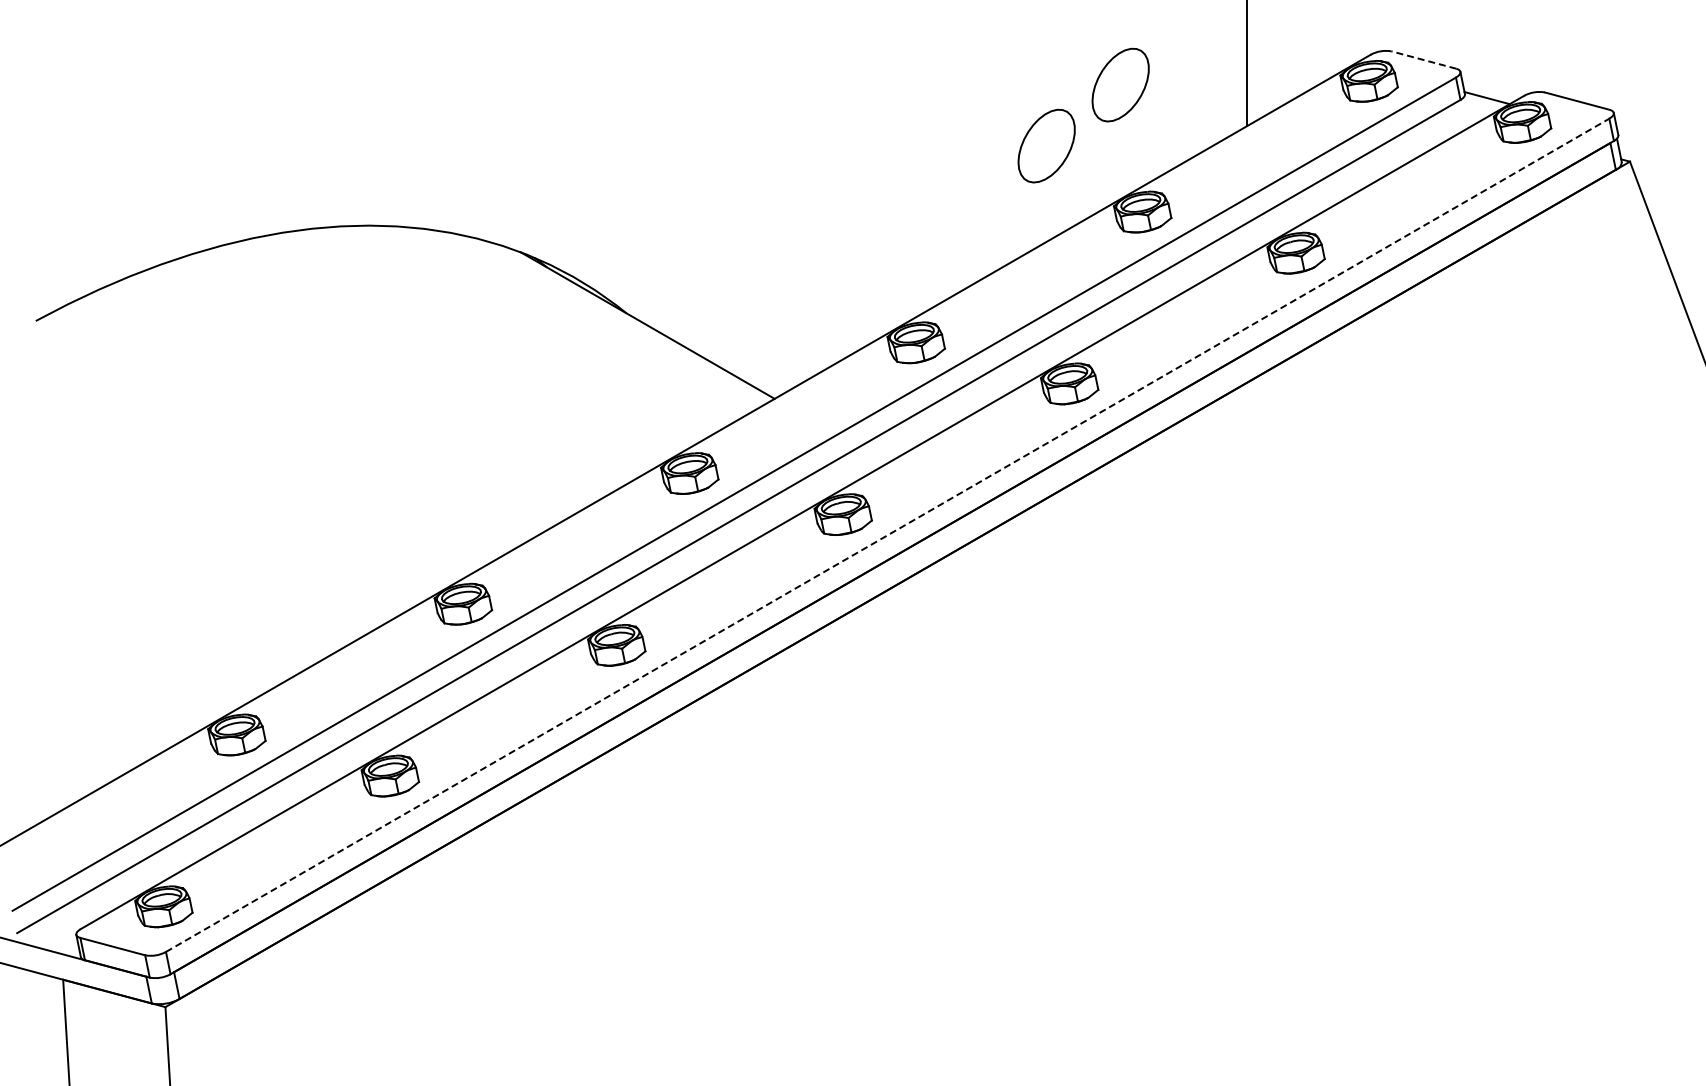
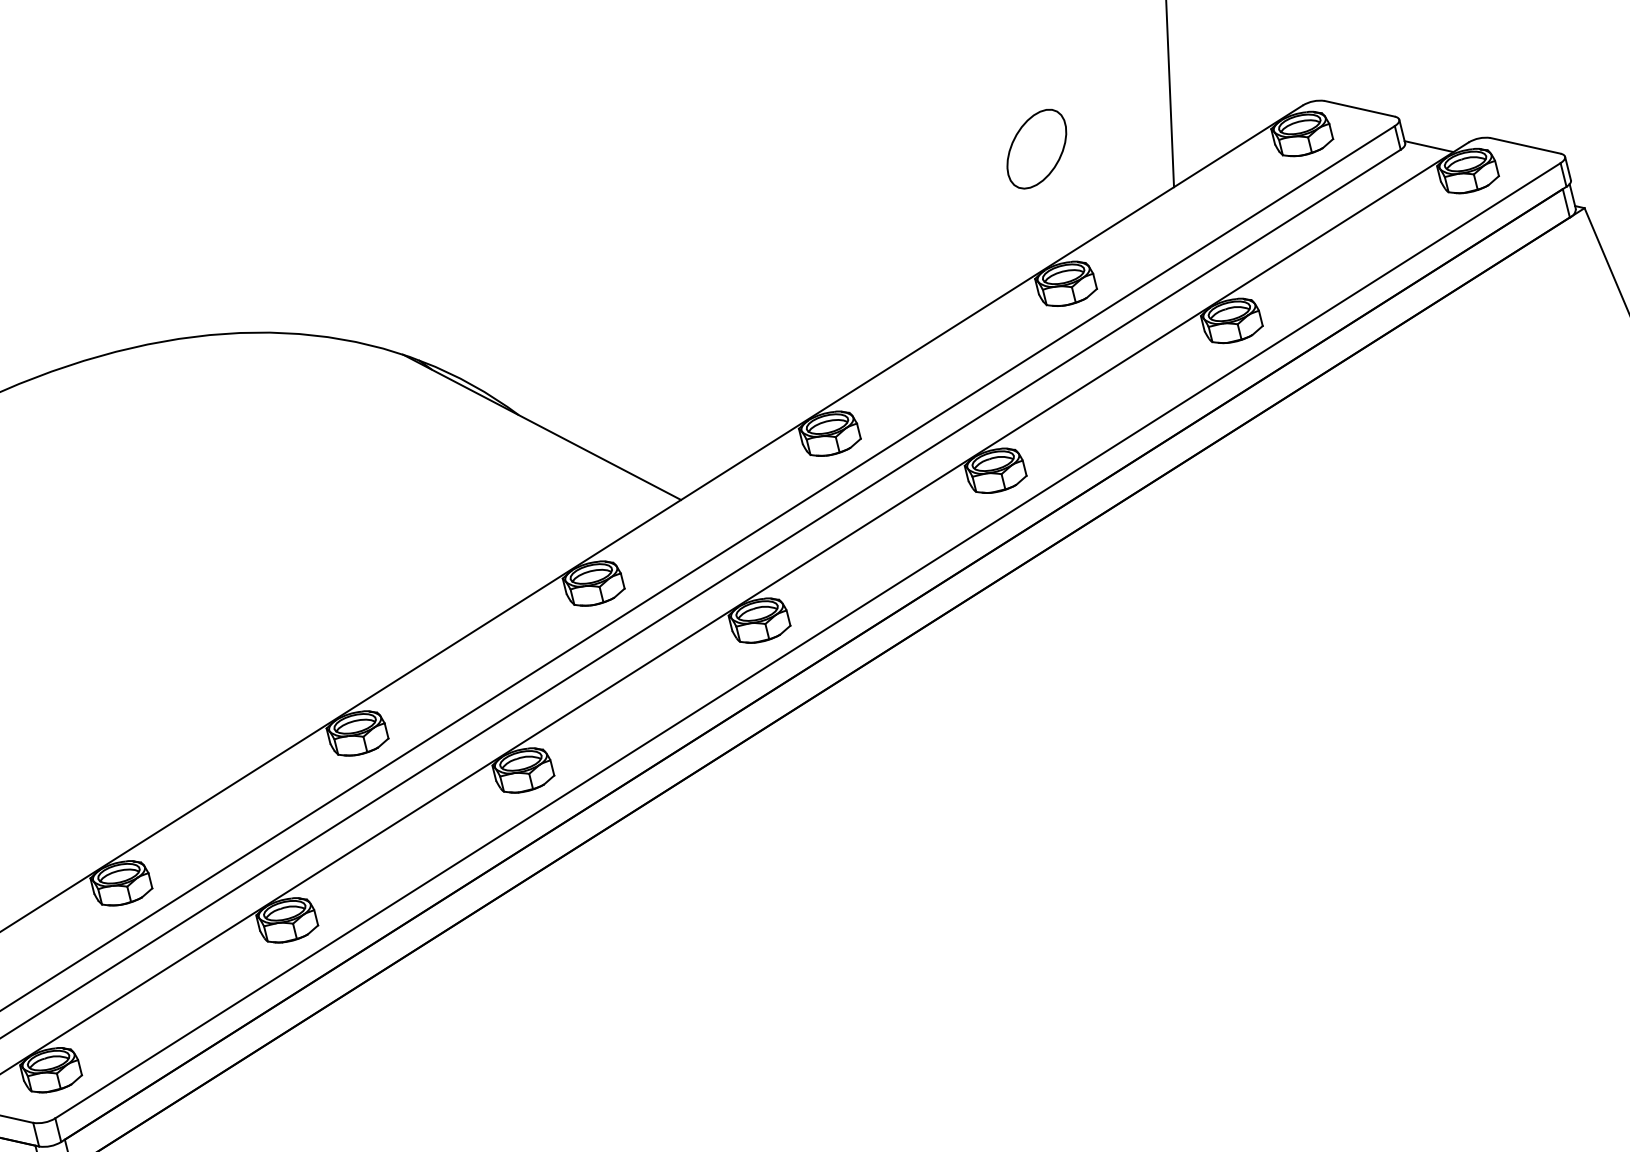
line: (1423, 60) -> (1359, 109), dashed -> solid
part: (1046, 145) -> (960, 217), removed
line: (888, 535) -> (808, 640), dashed -> solid

